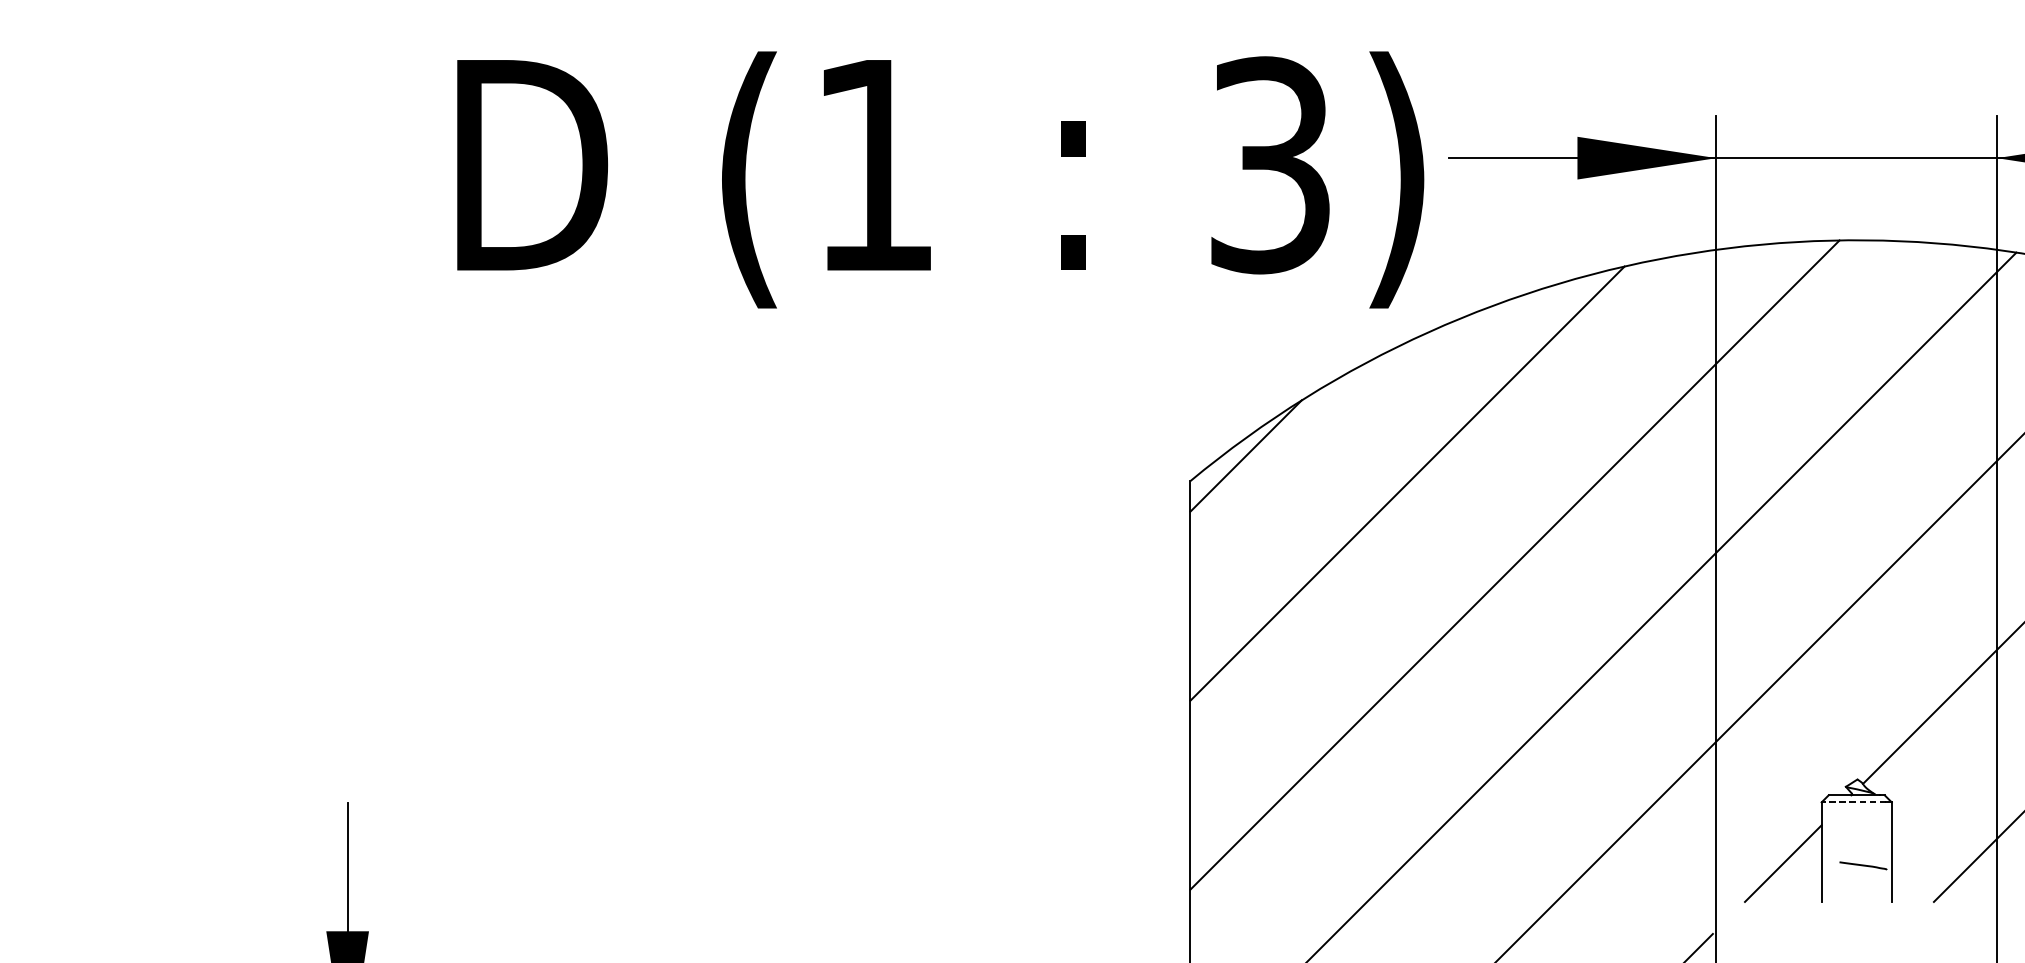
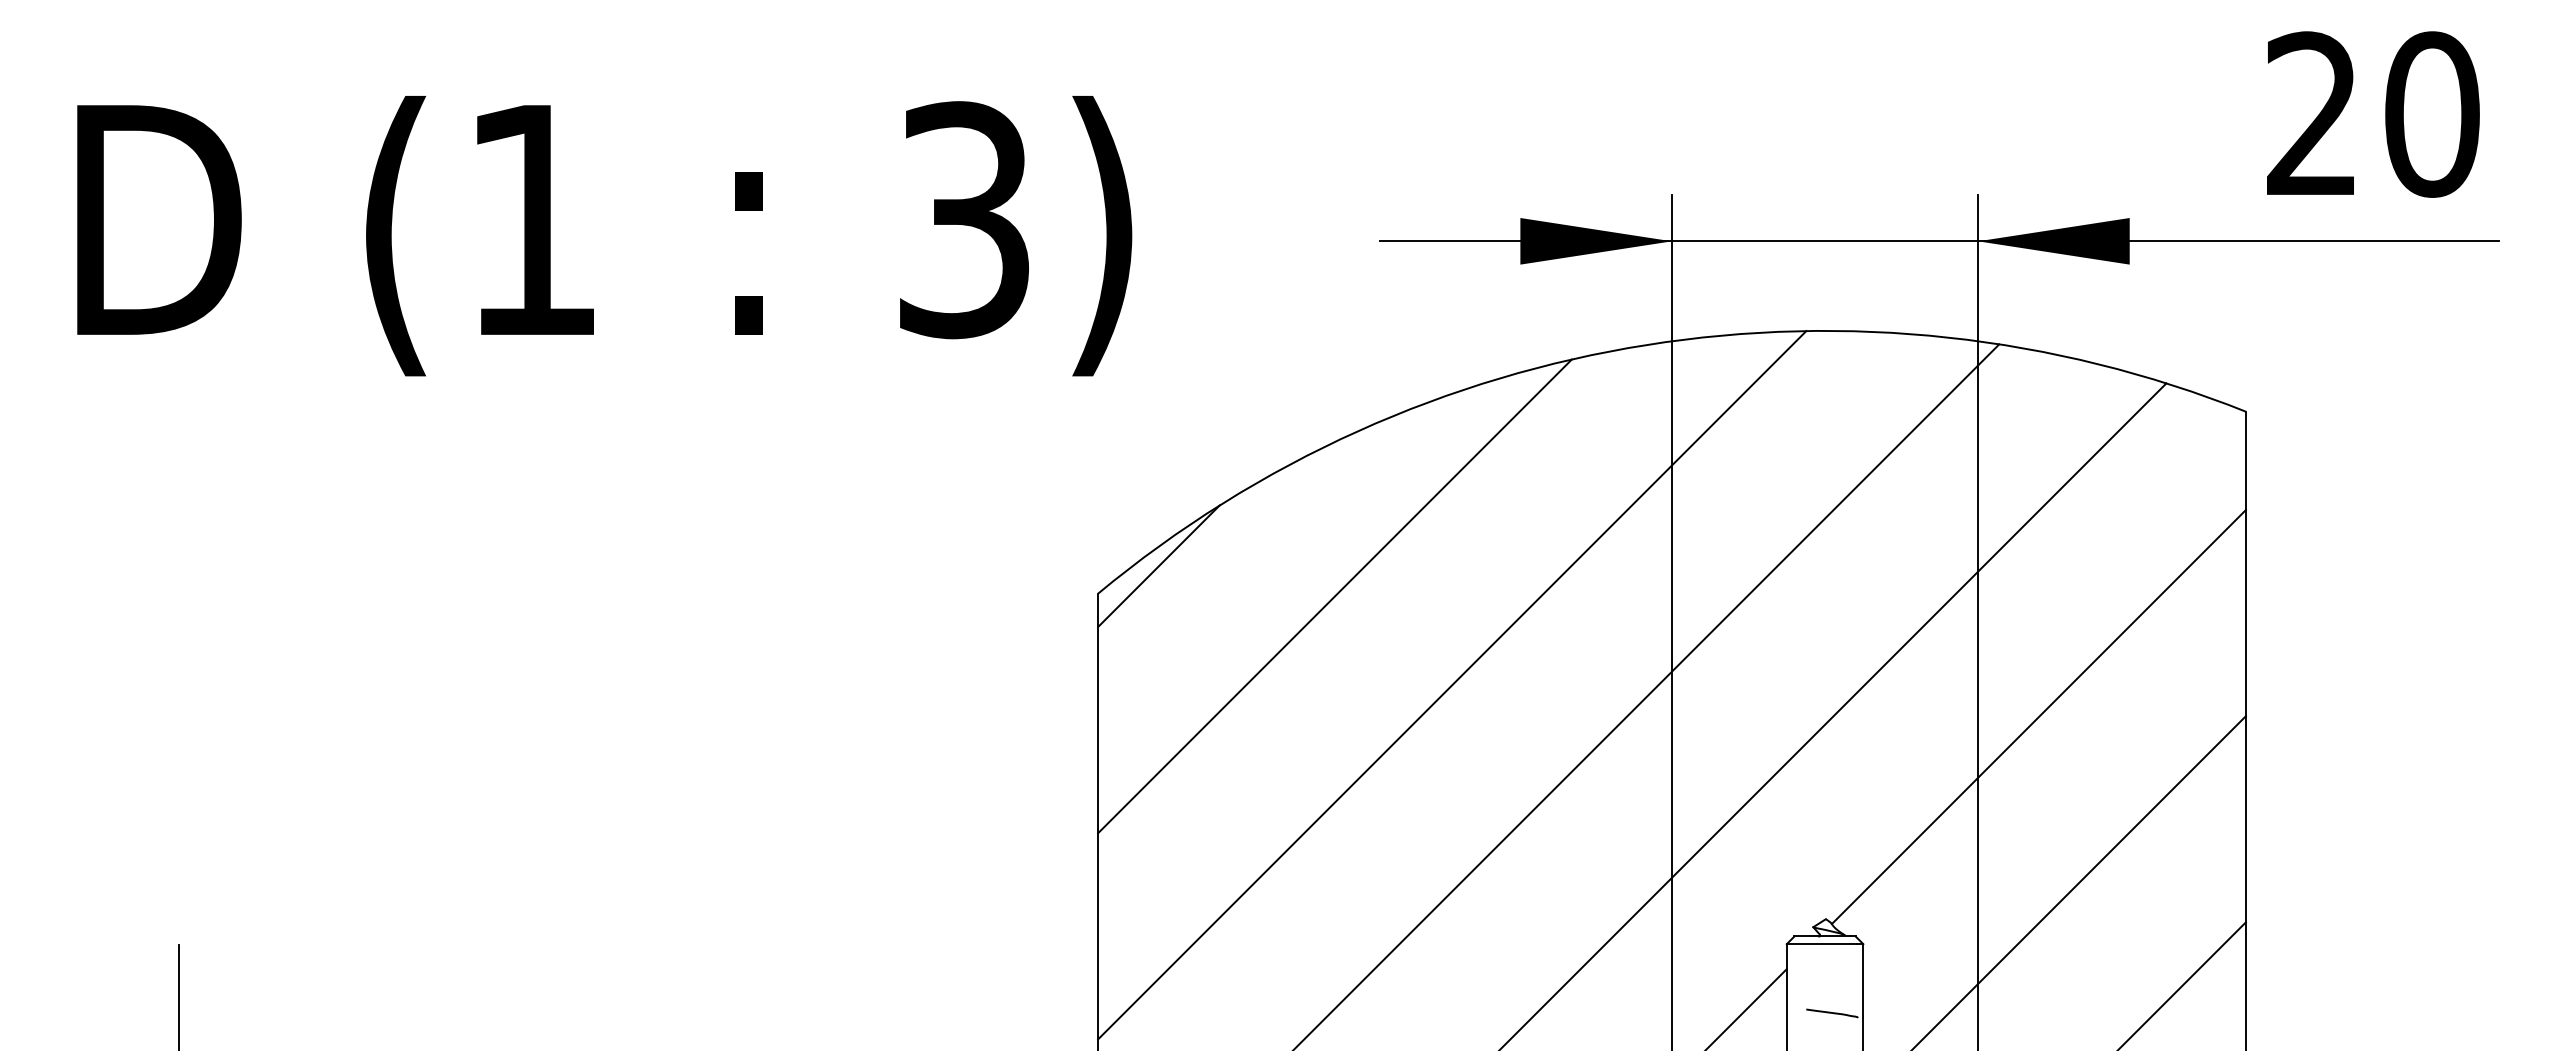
text: (940, 180) -> (604, 236), moved
line: (1853, 802) -> (1821, 944), dashed -> solid

